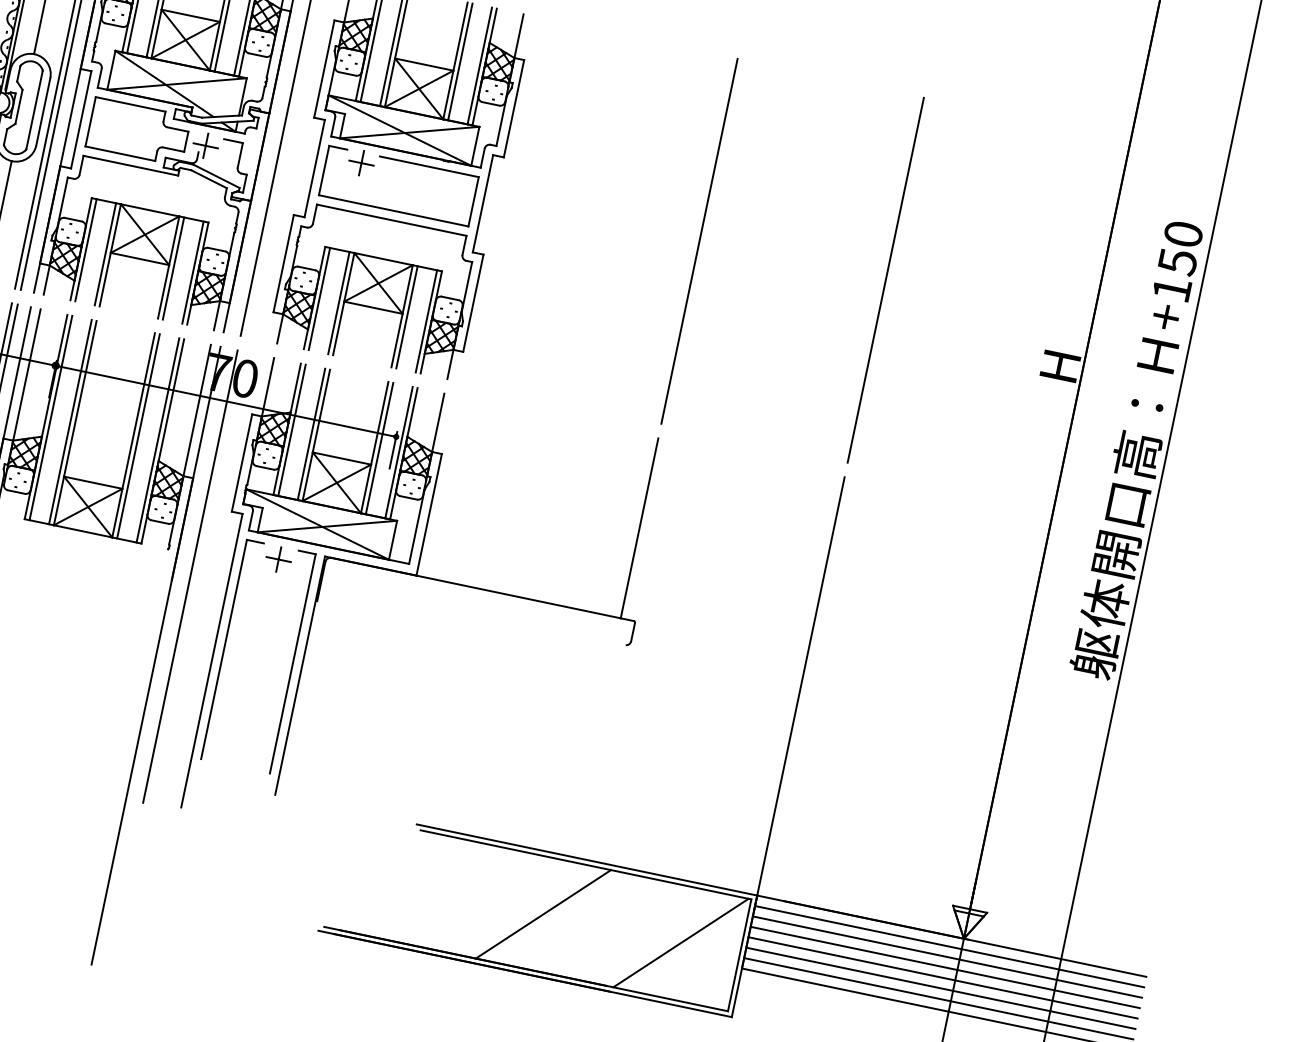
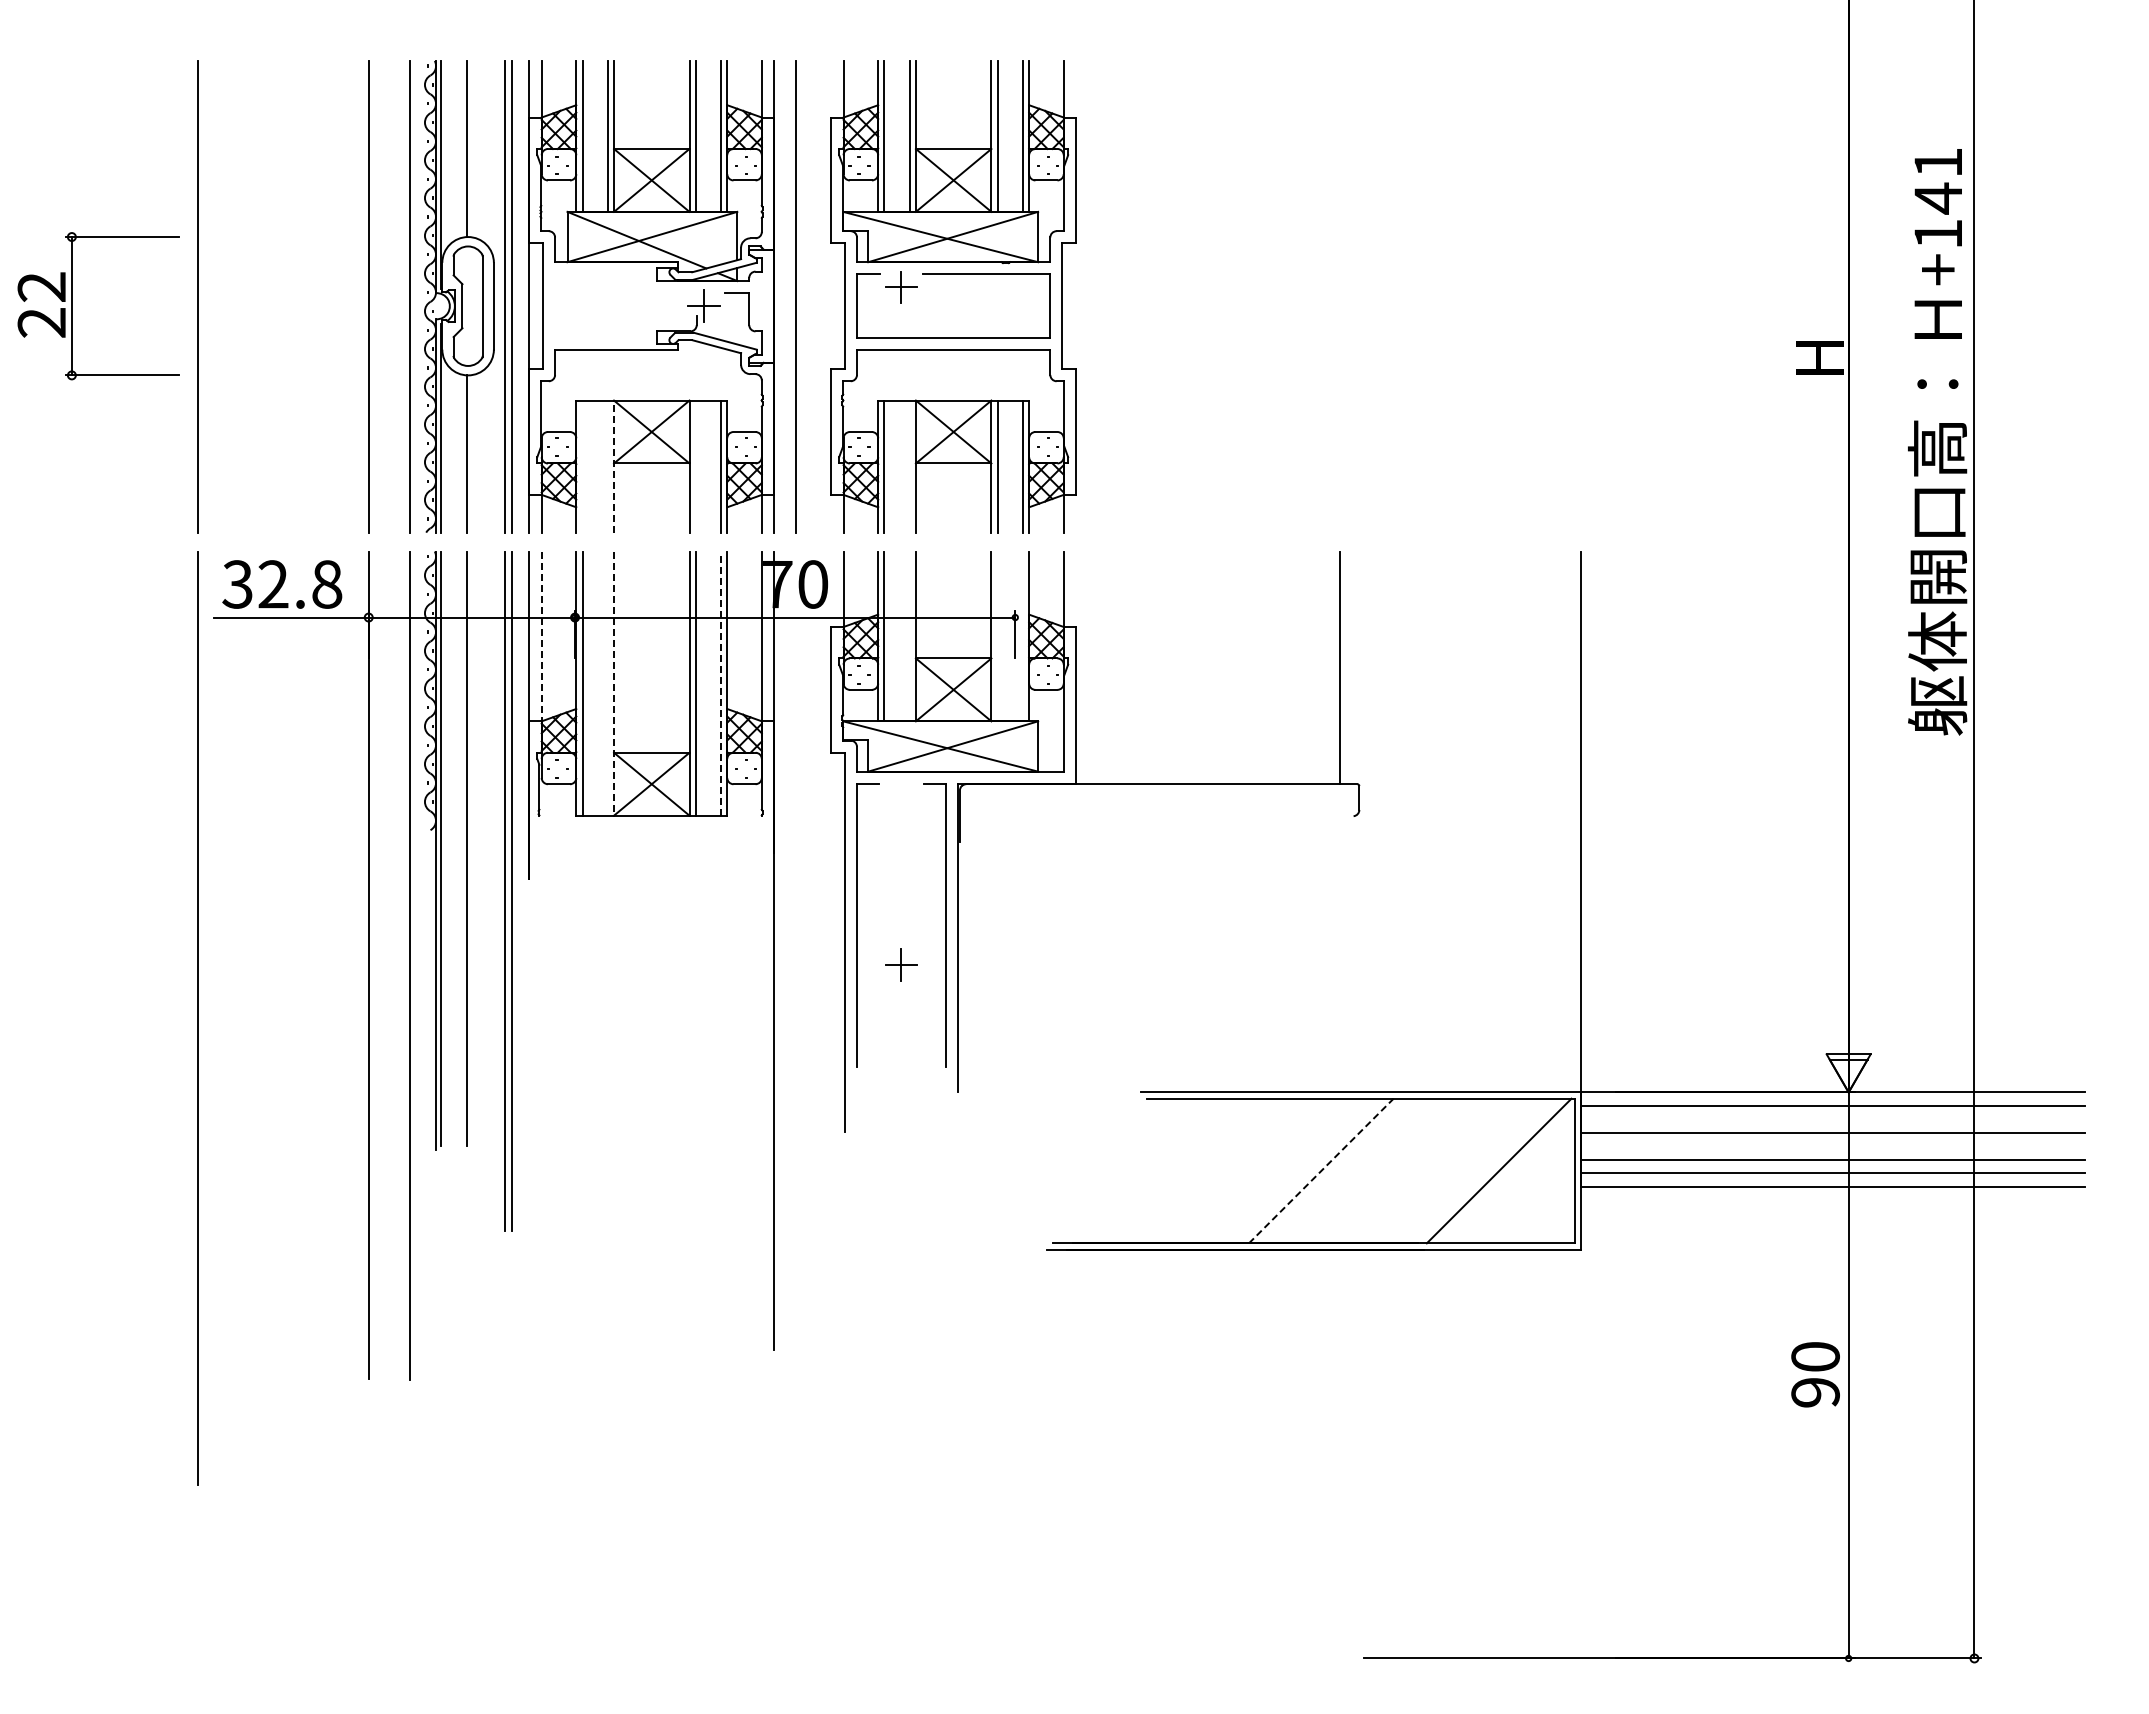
part: (138, 131) -> (616, 305), removed
line: (699, 241) -> (1340, 296), removed
text: (1180, 248) -> (1938, 181), +150 -> +141
line: (85, 250) -> (582, 466), removed
line: (105, 254) -> (607, 466), removed
line: (110, 255) -> (614, 466), solid -> dashed
line: (173, 268) -> (695, 466), removed
line: (885, 280) -> (1581, 296), removed
line: (338, 302) -> (909, 466), removed
line: (26, 376) -> (541, 638), solid -> dashed
line: (70, 422) -> (607, 683), removed
line: (75, 423) -> (614, 684), solid -> dashed
line: (311, 434) -> (909, 636), removed
line: (157, 440) -> (720, 683), solid -> dashed
line: (379, 448) -> (997, 636), removed
line: (398, 452) -> (1022, 636), removed
part: (278, 559) -> (901, 964), moved
line: (190, 576) -> (796, 843), removed
line: (543, 913) -> (1321, 1170), solid -> dashed
line: (947, 957) -> (1832, 1119), removed
line: (942, 977) -> (1832, 1146), removed

